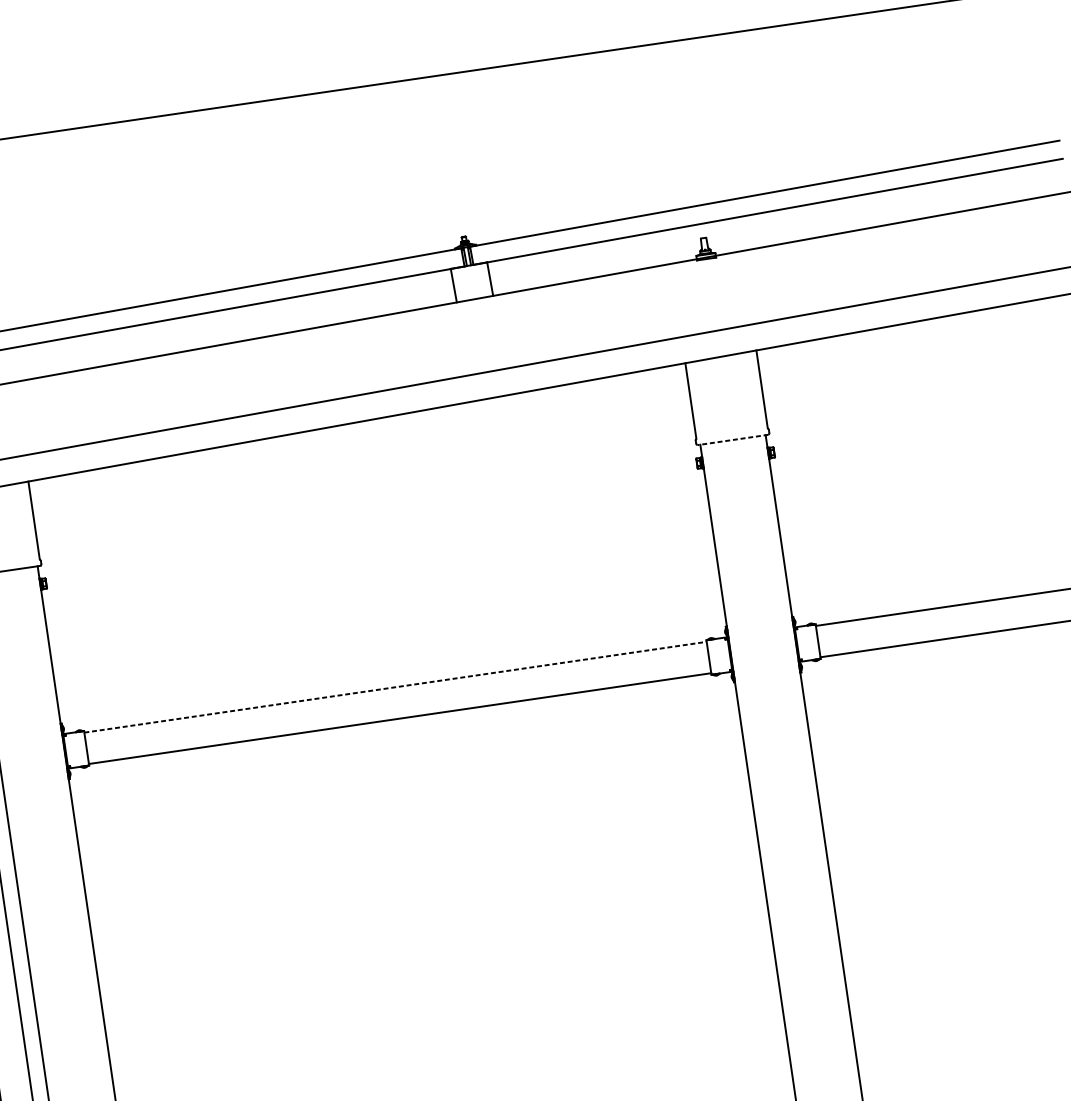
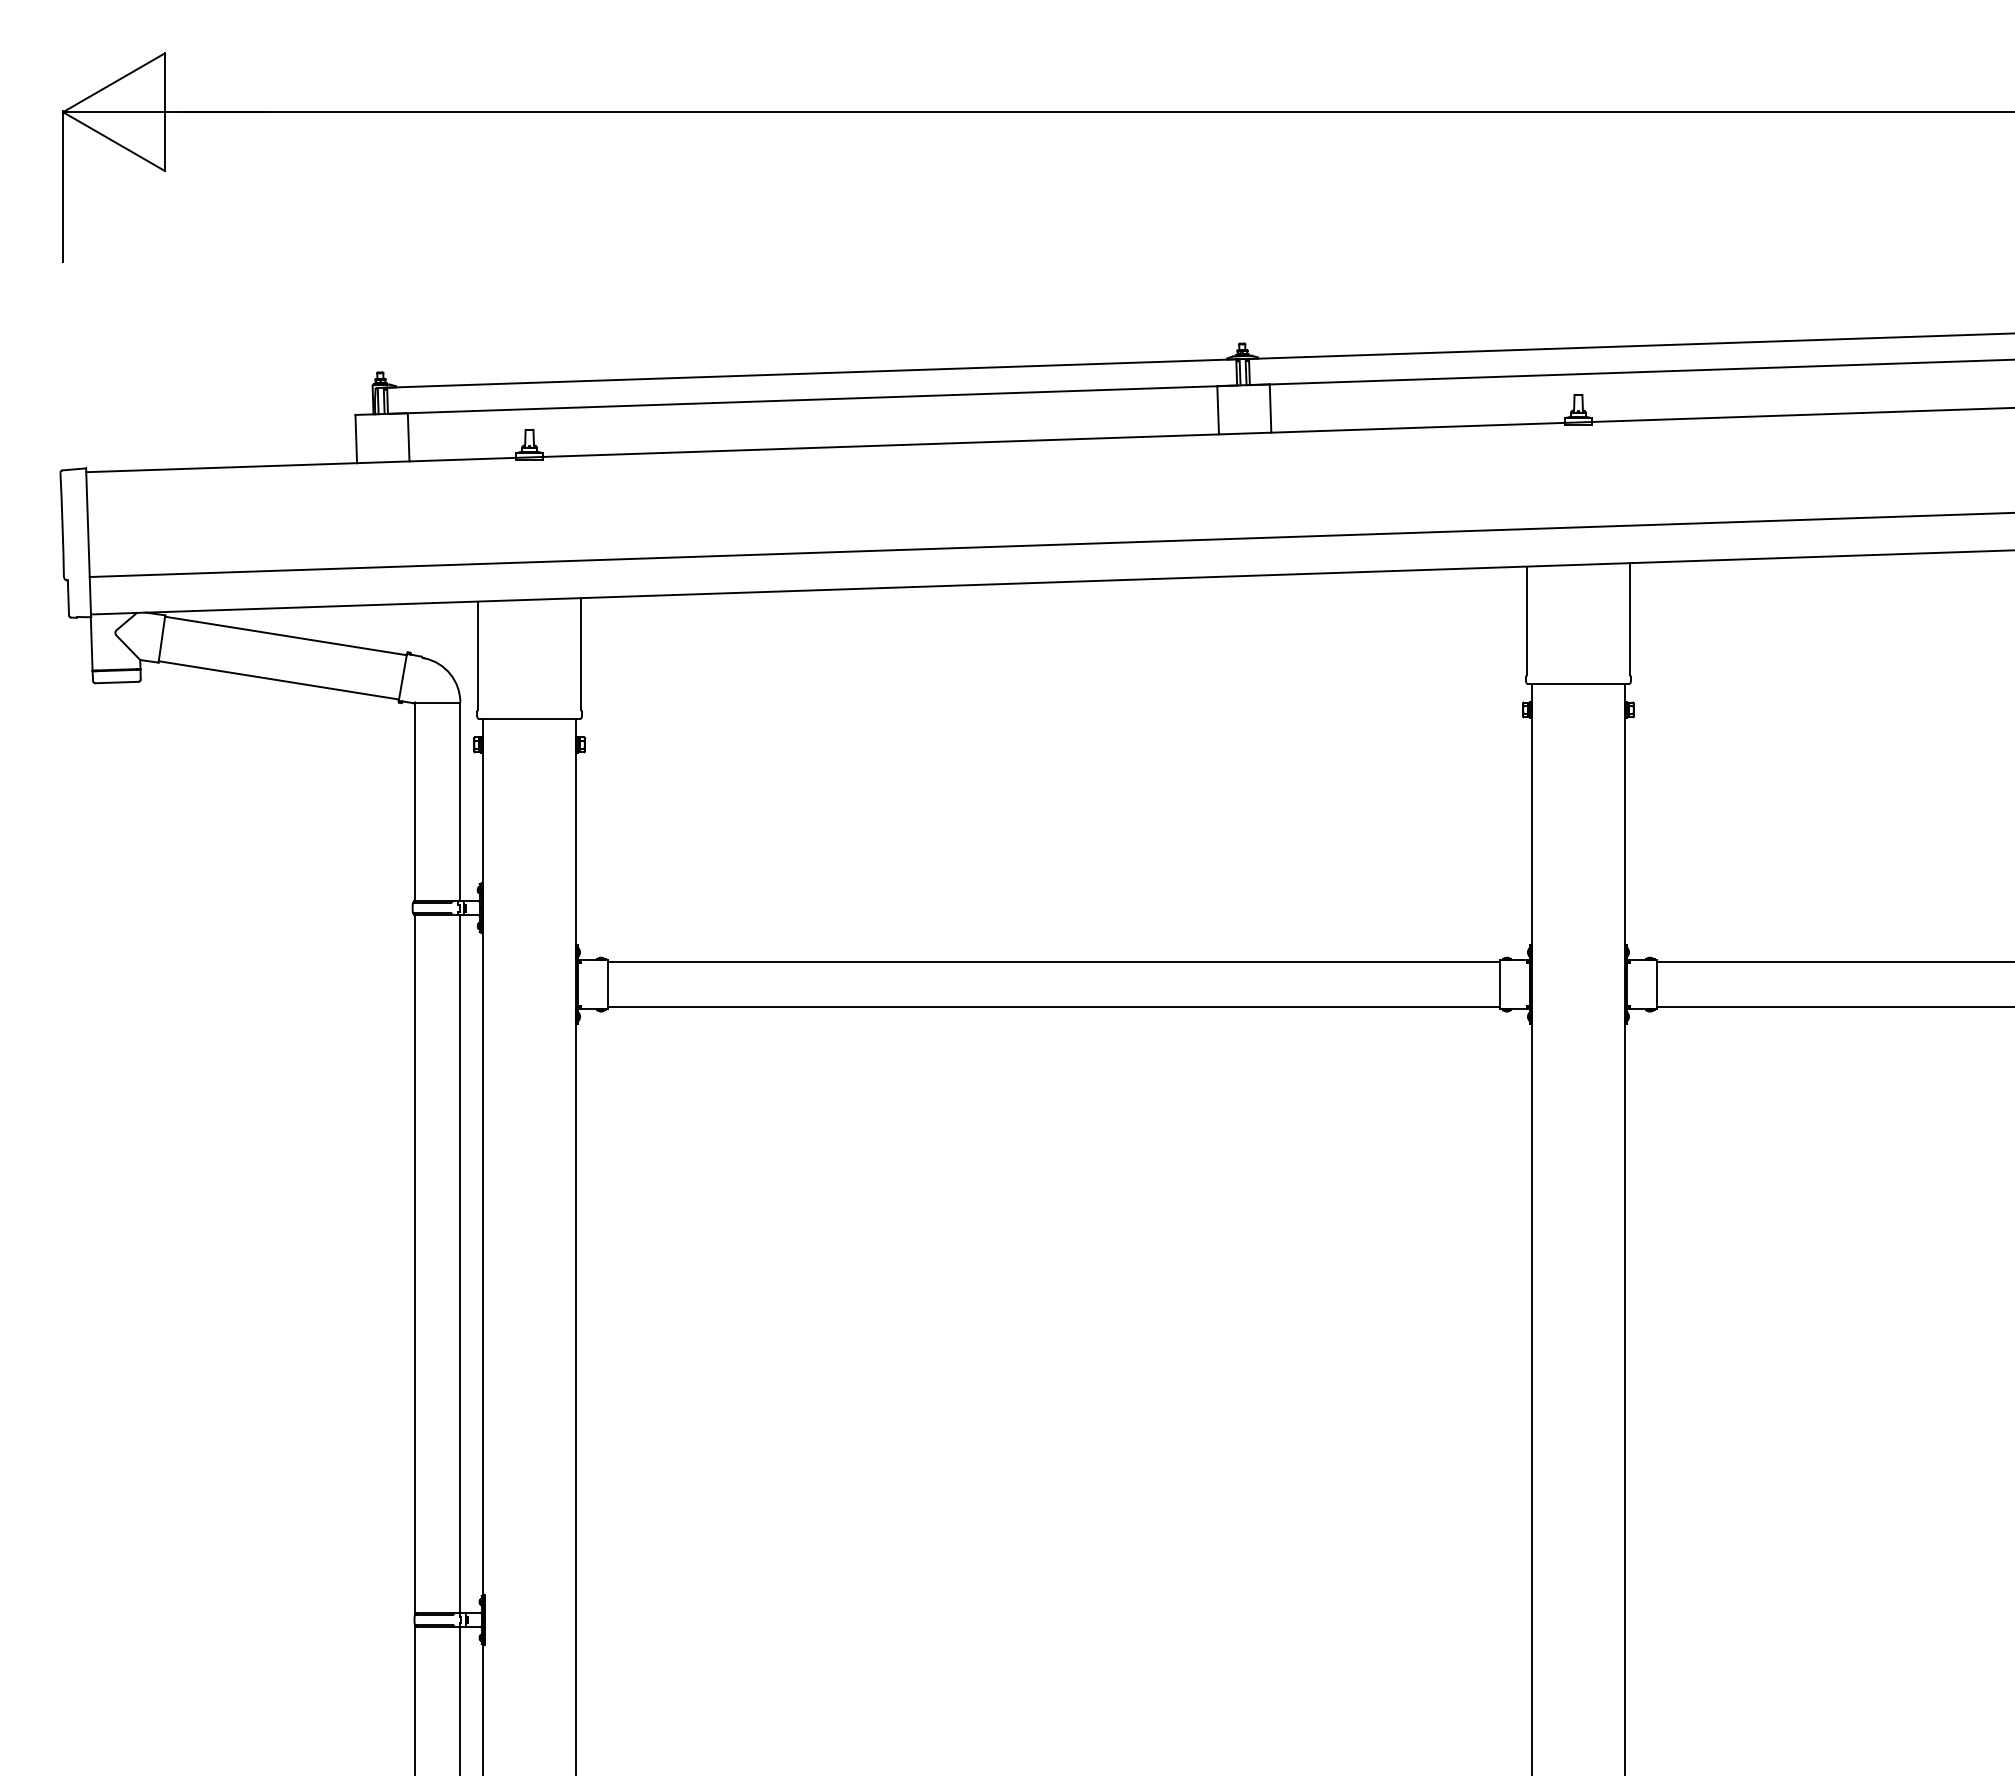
line: (733, 440) -> (1578, 684), dashed -> solid
line: (395, 687) -> (1054, 962), dashed -> solid

